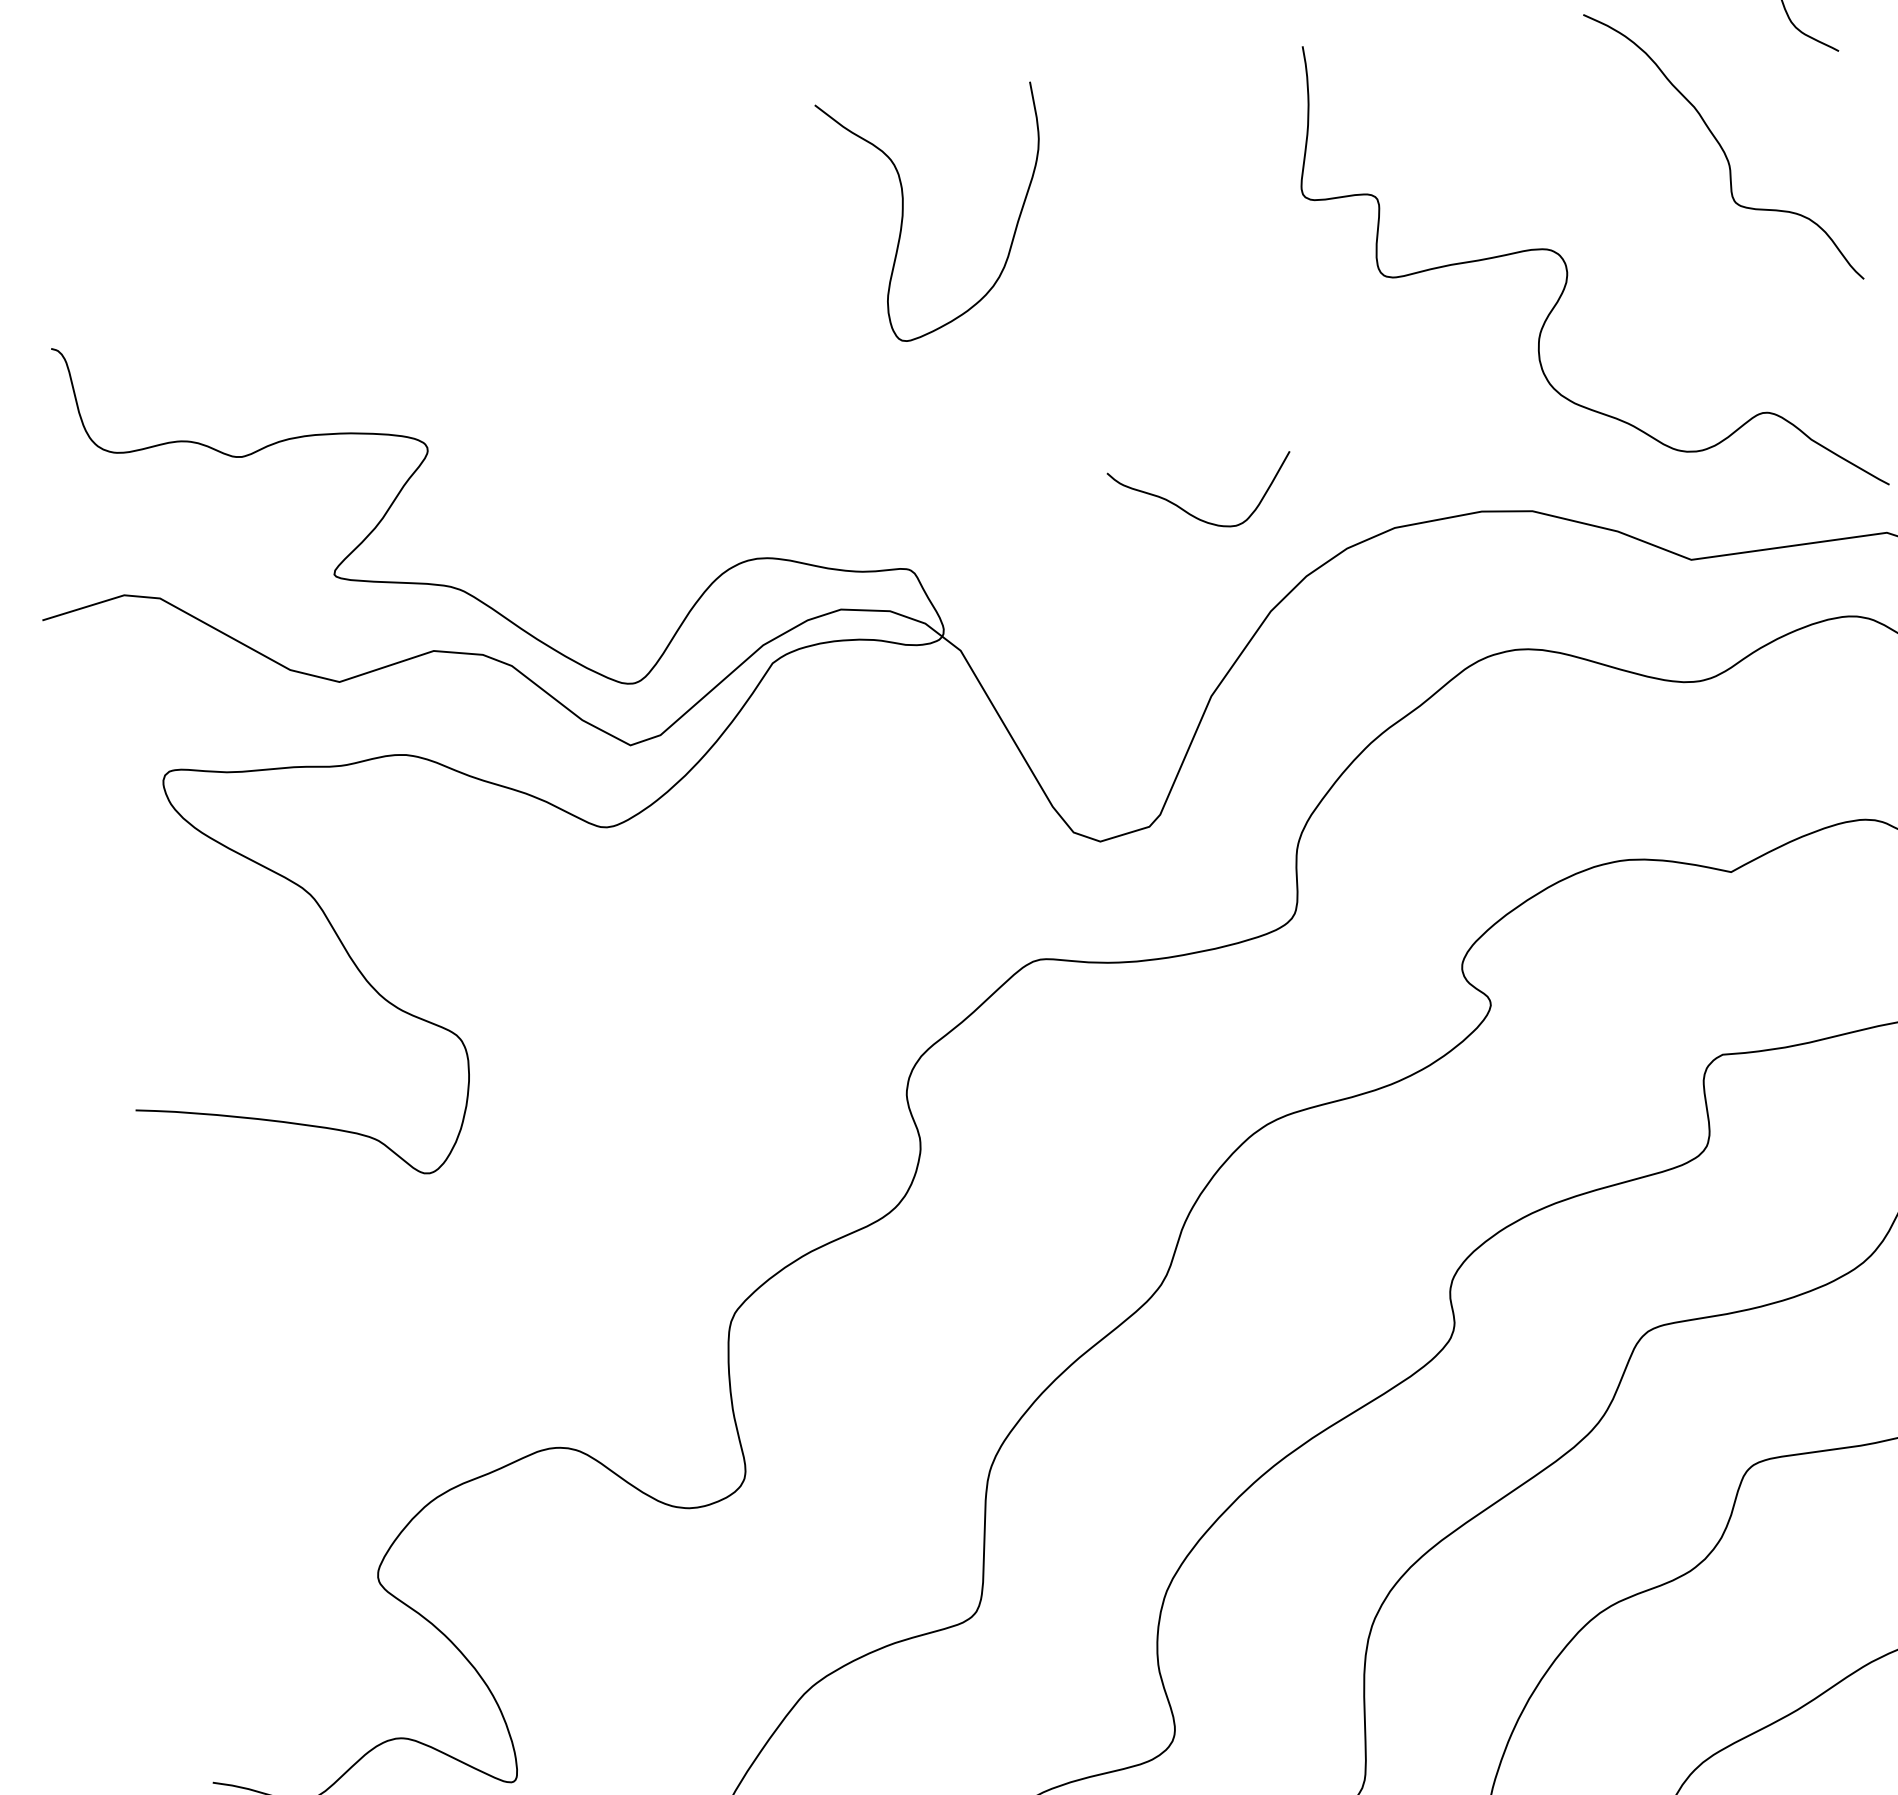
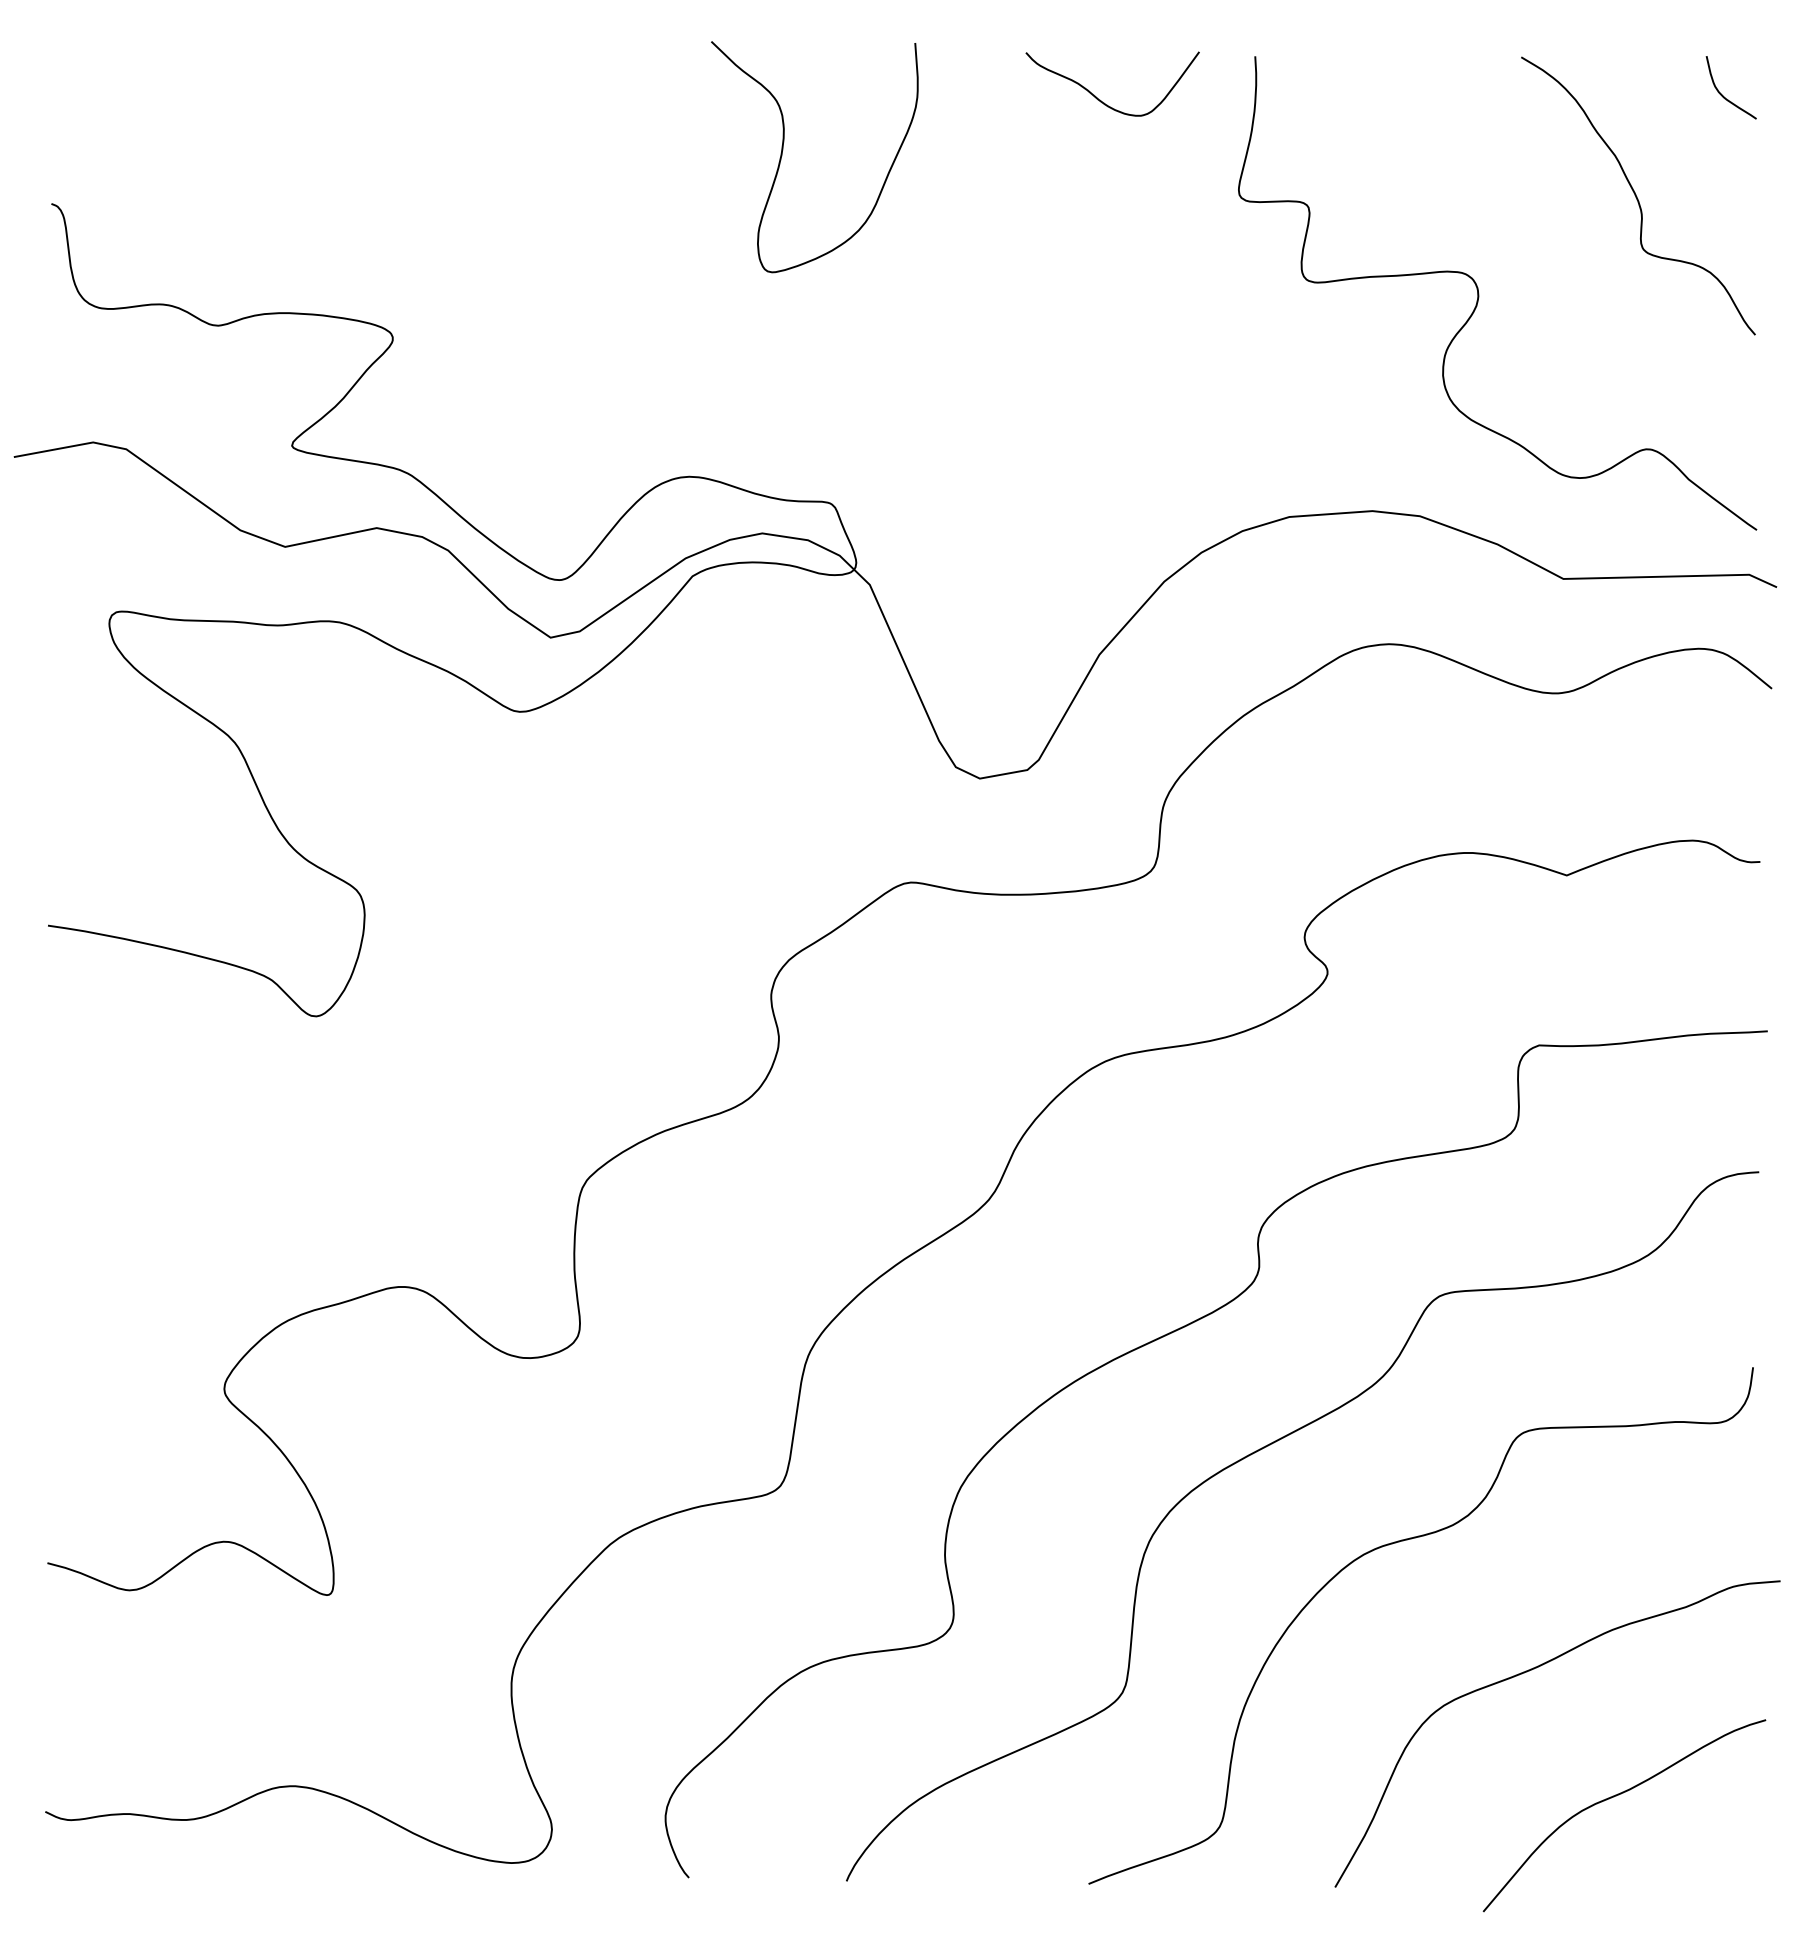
curve: (904, 211) -> (783, 150), moved
curve: (1191, 513) -> (1100, 99), moved

